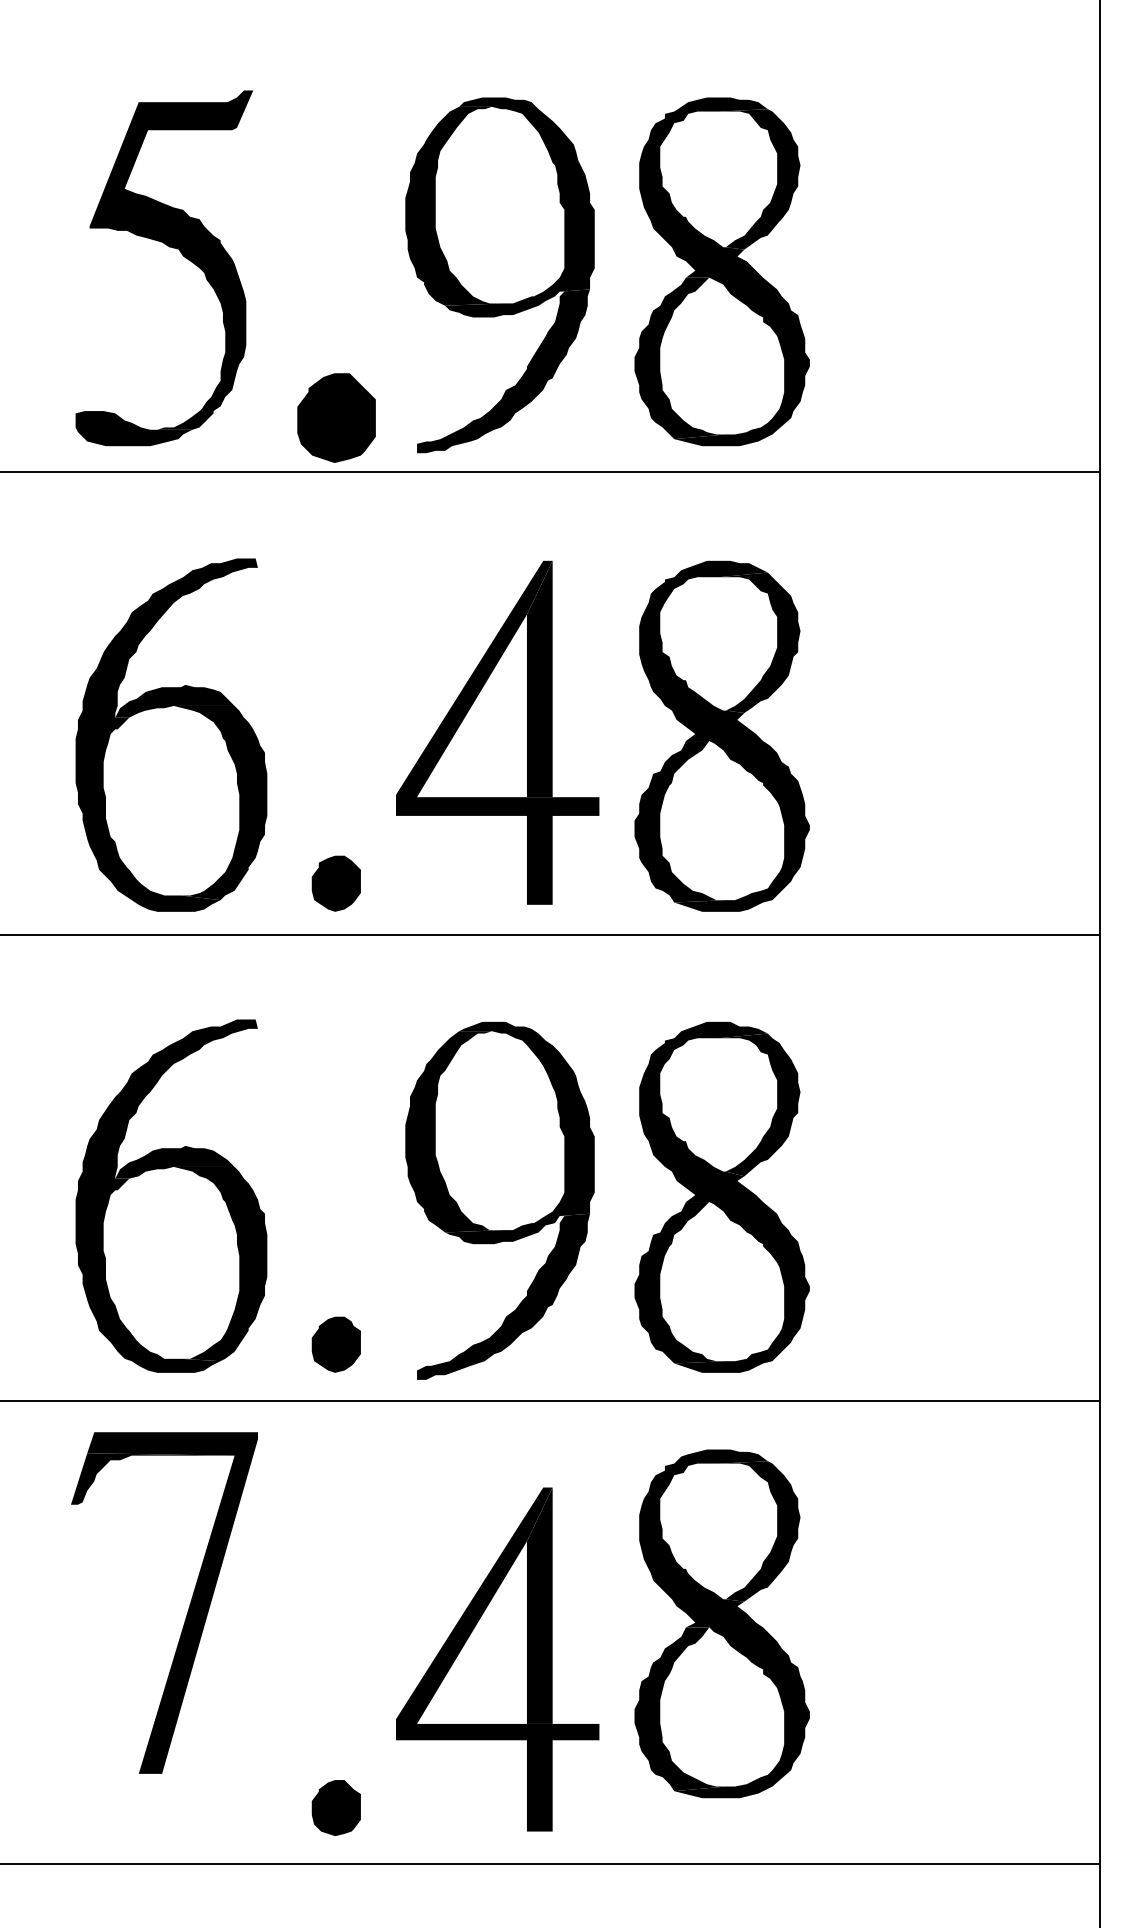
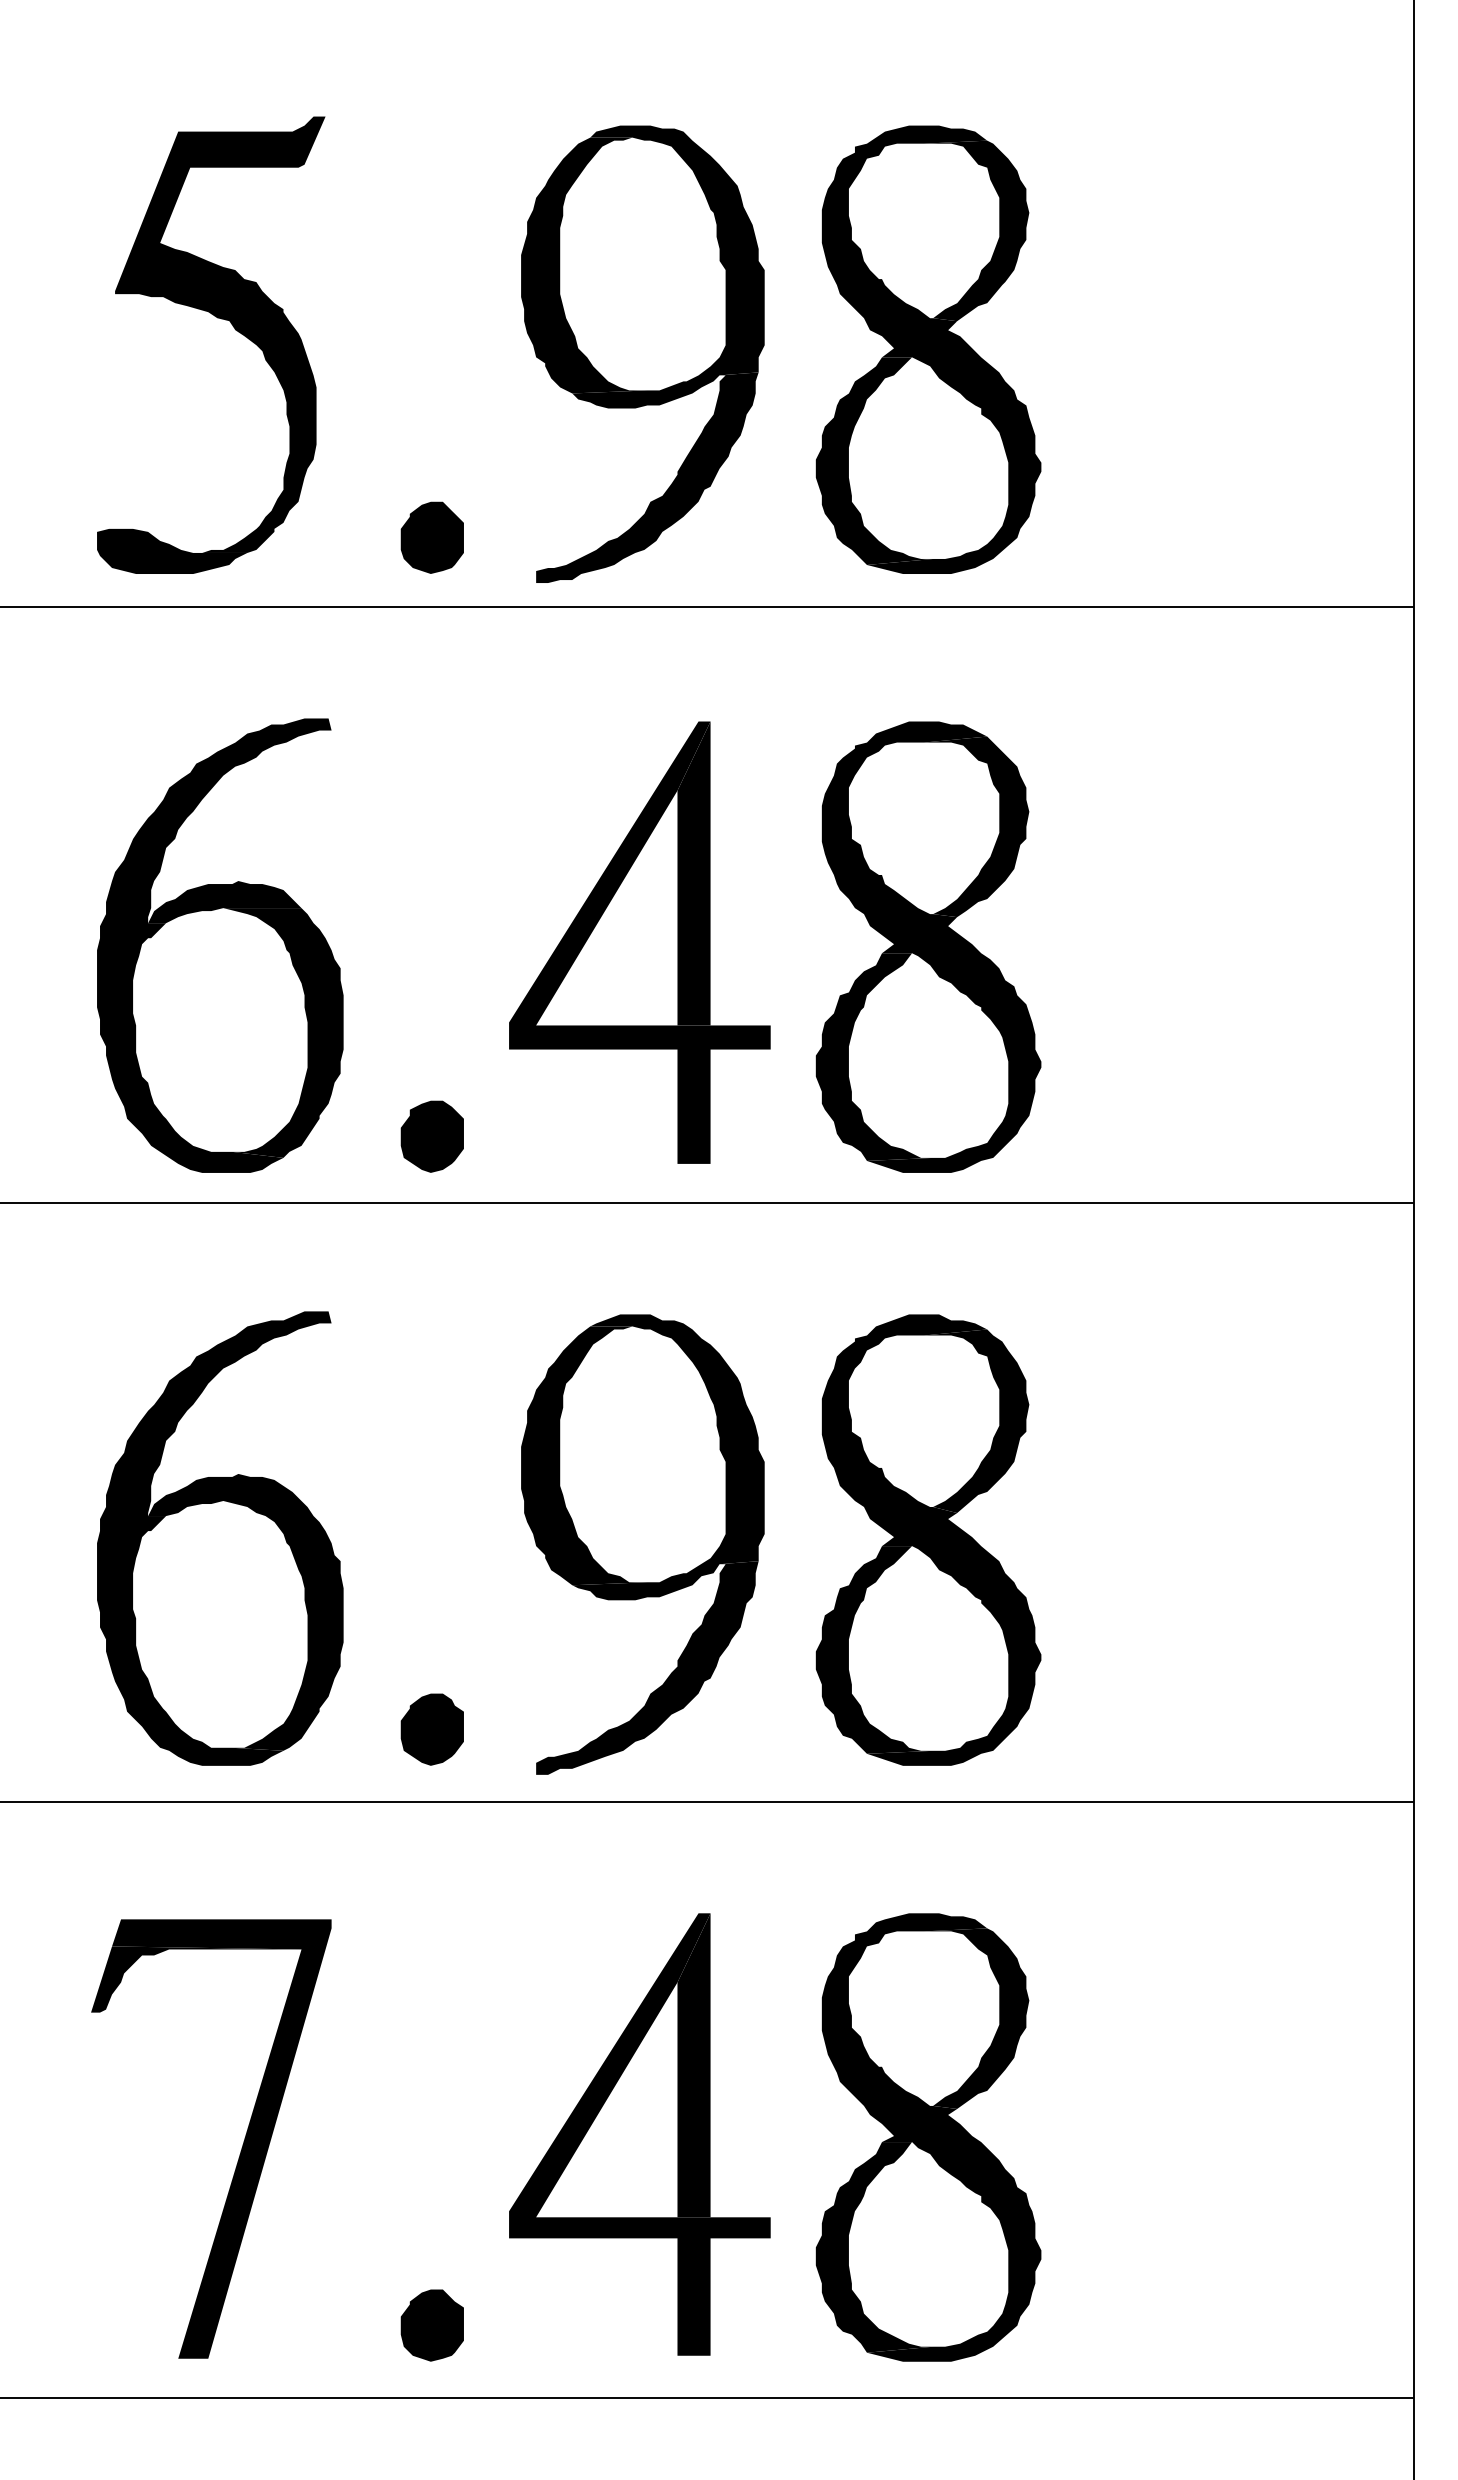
part: (335, 417) -> (431, 537), size x0.62
part: (188, 1607) -> (242, 2144), moved
part: (721, 1623) -> (927, 2137), moved

